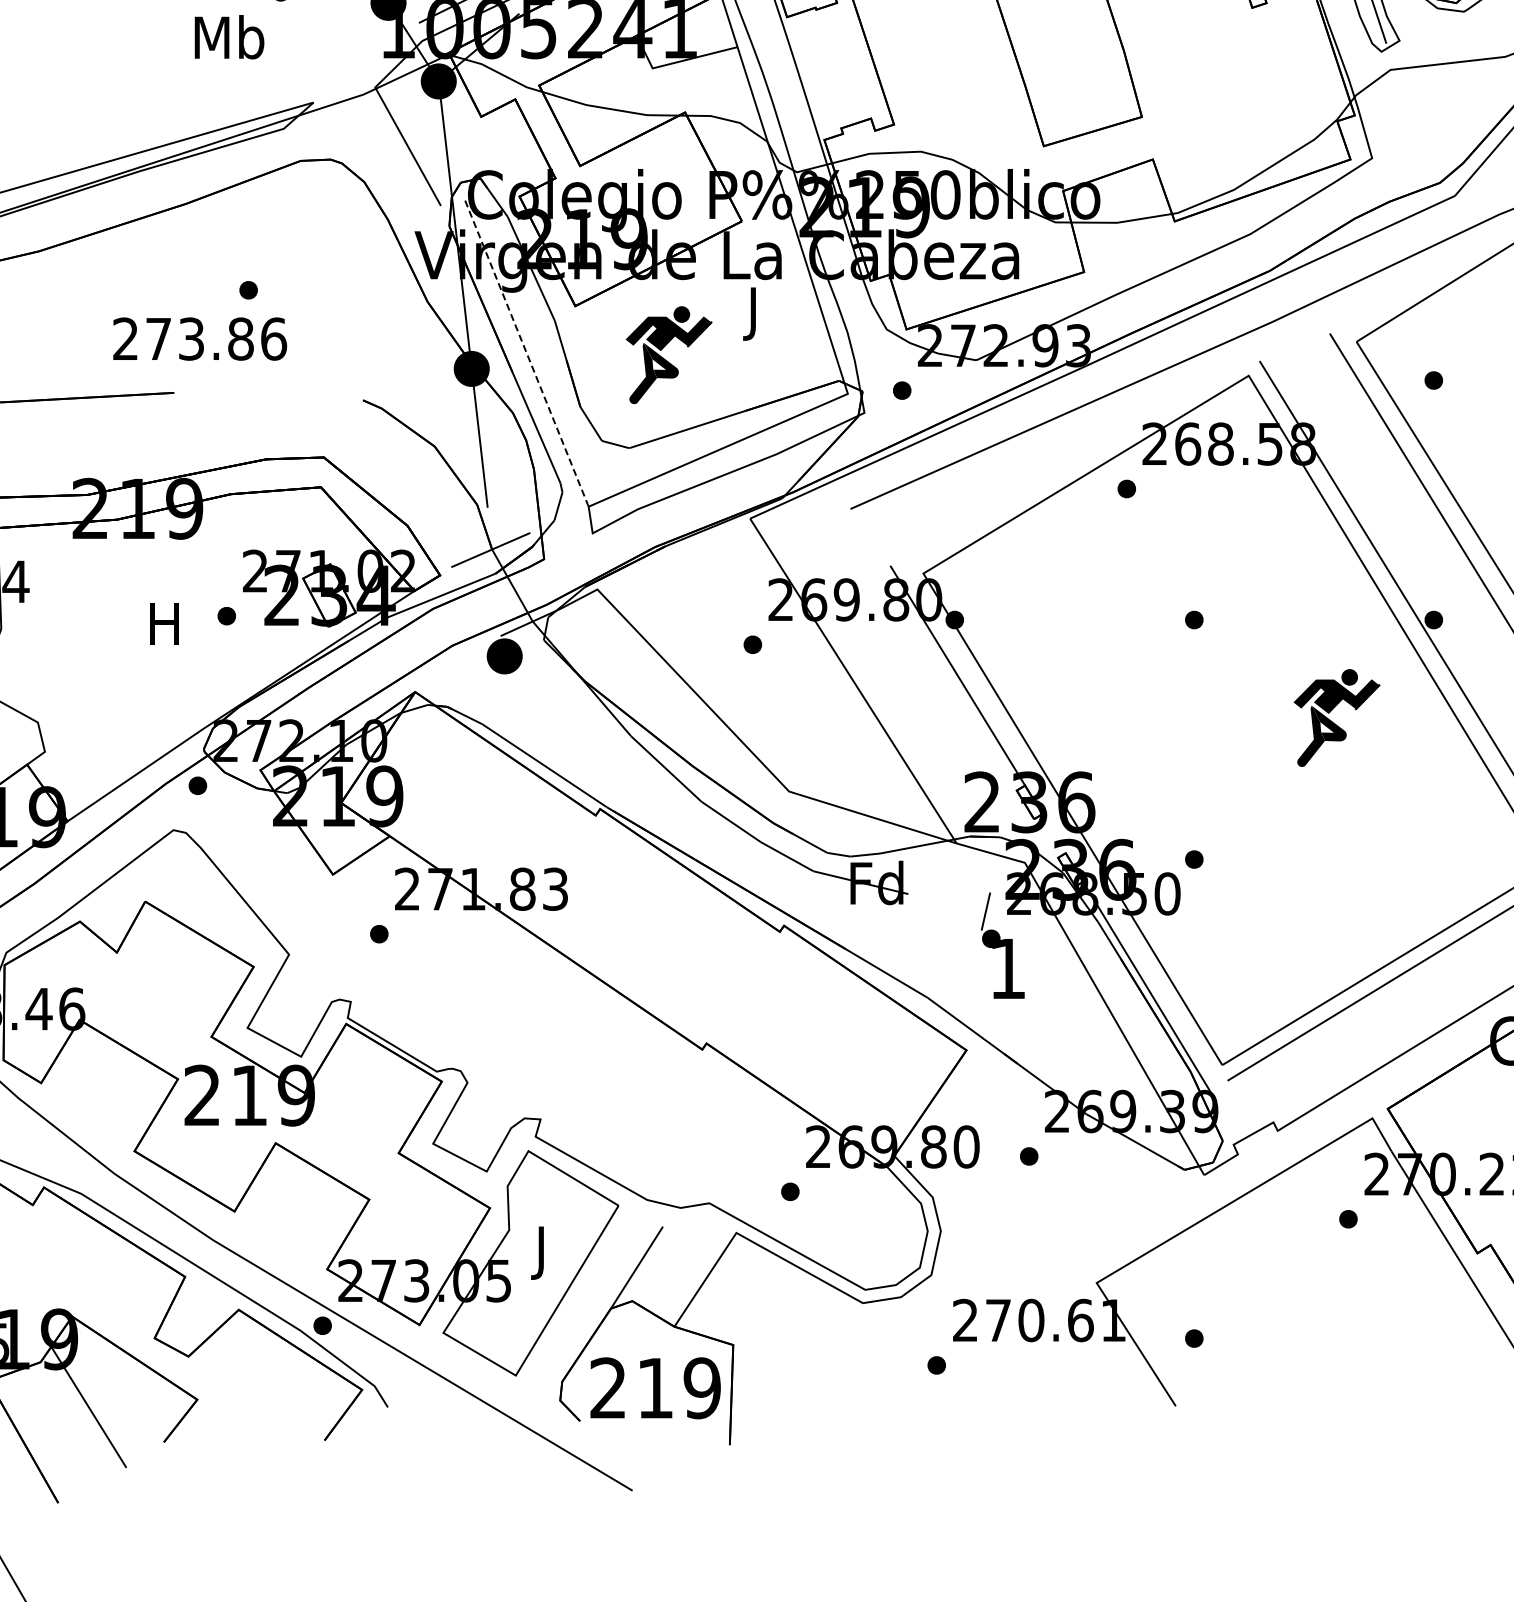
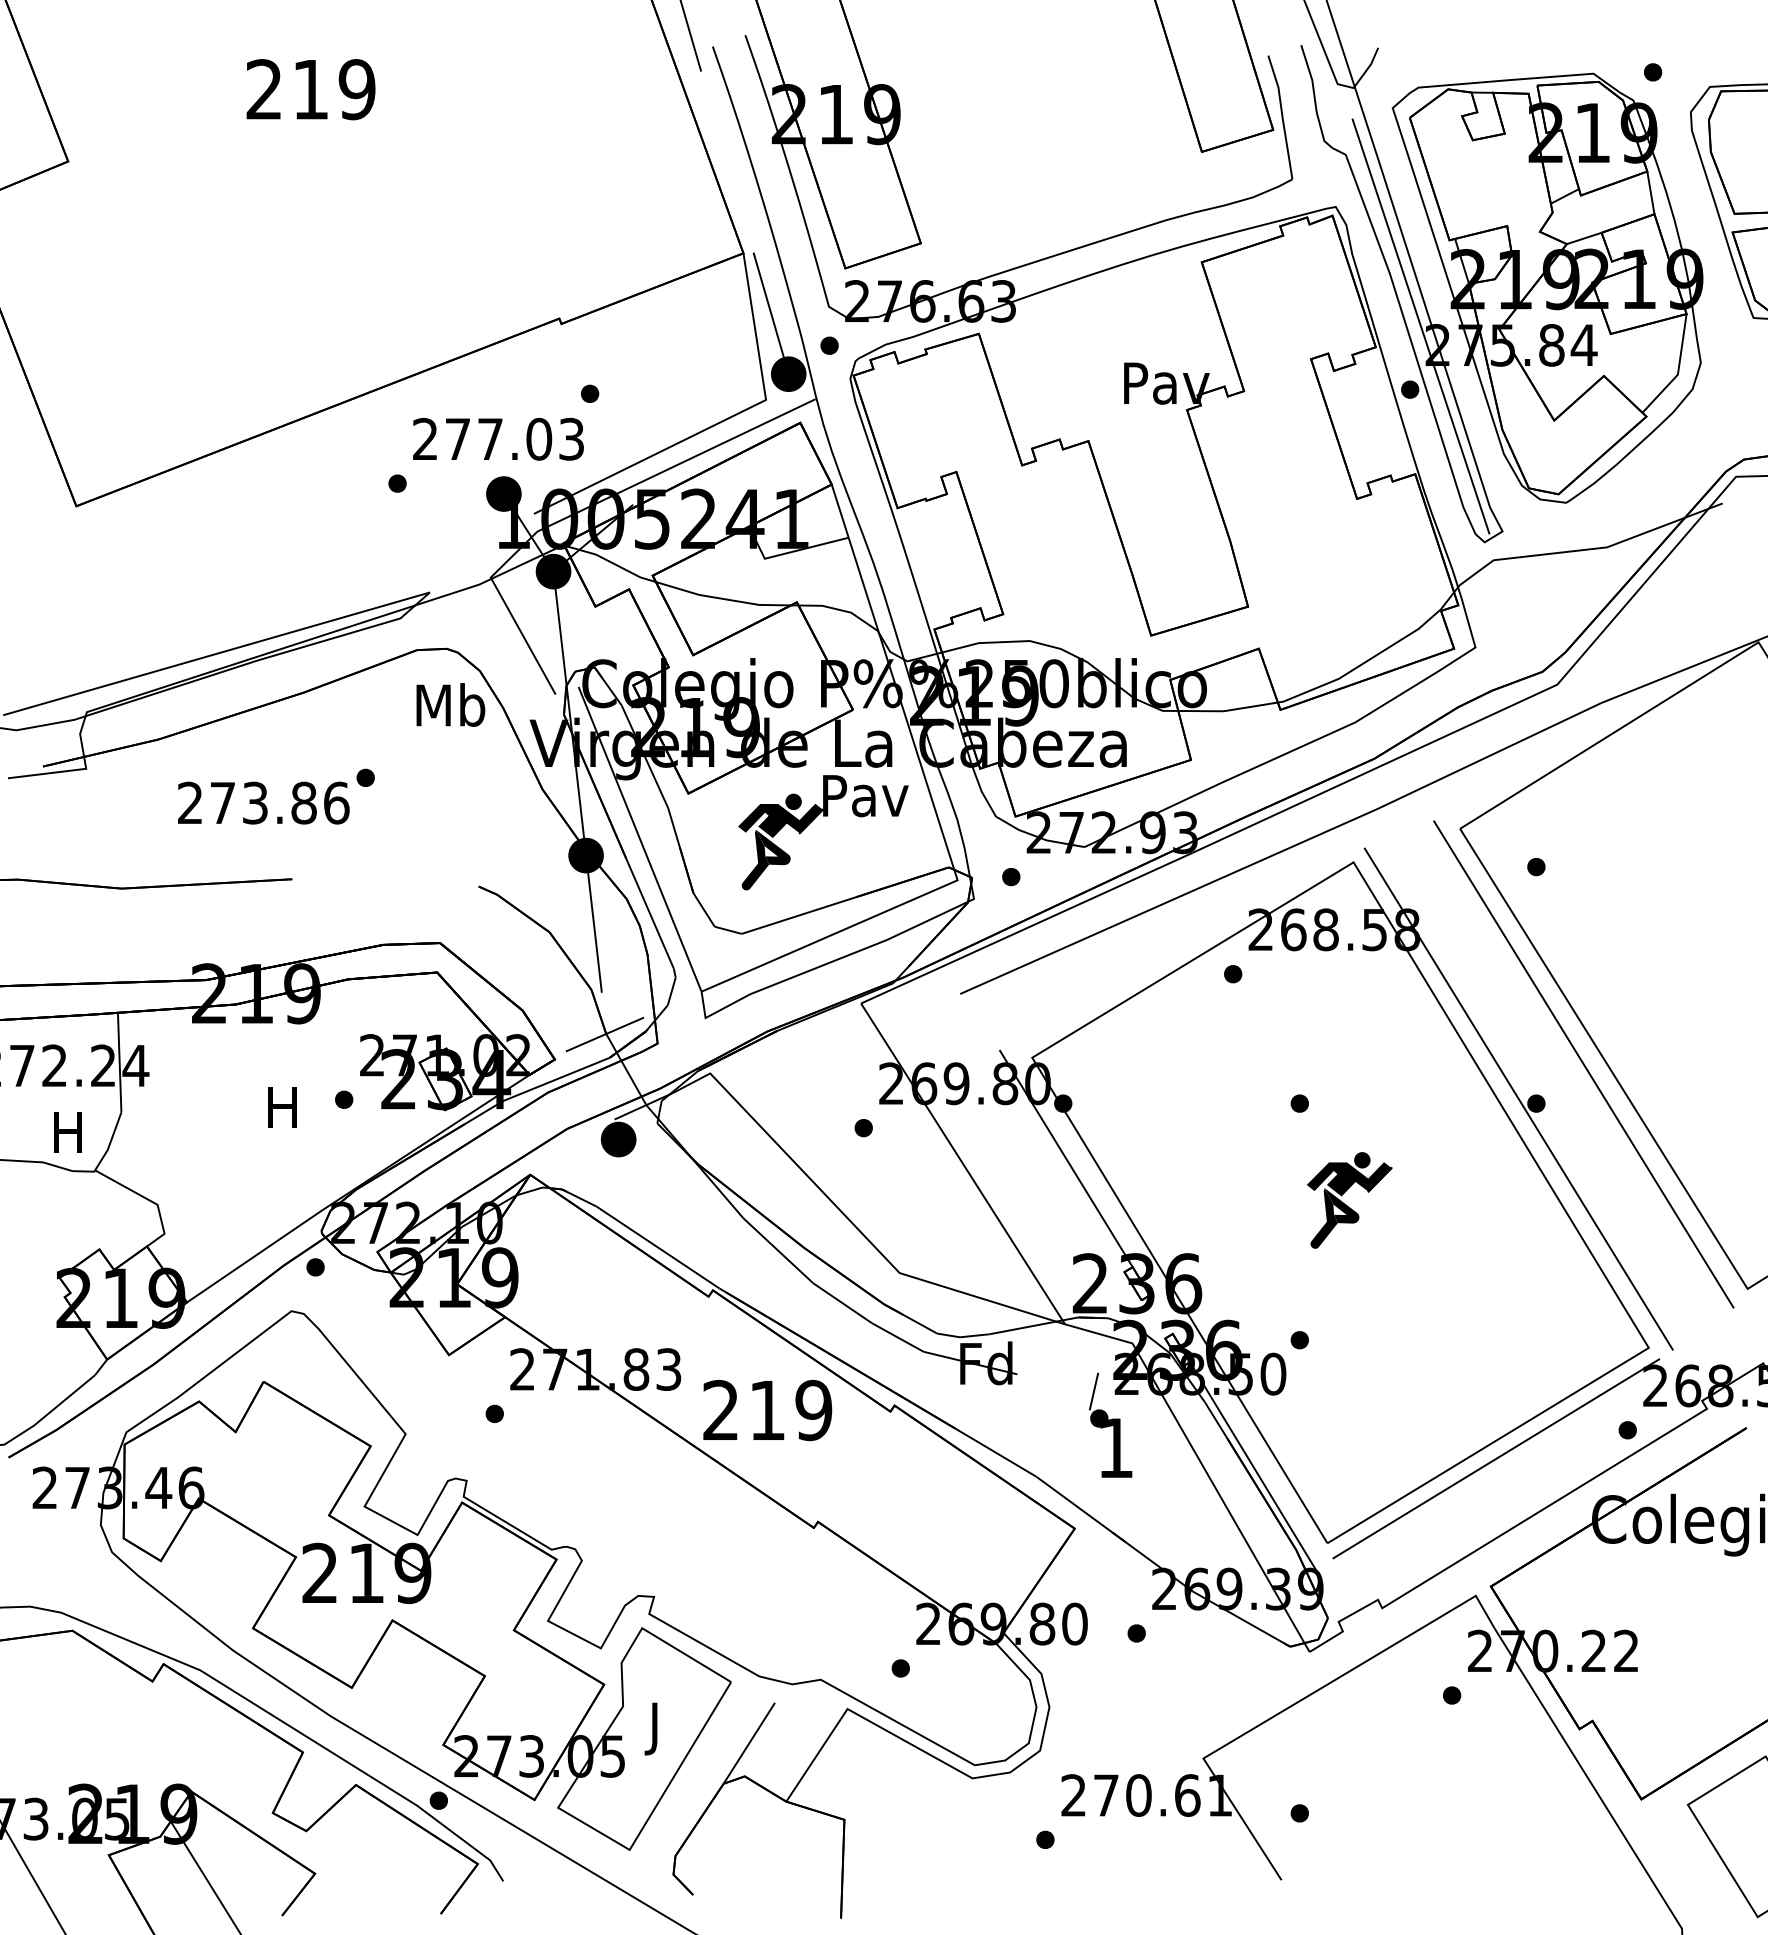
text: (229, 36) -> (450, 704), moved
text: (754, 314) -> (865, 801), J -> Pav
text: (199, 338) -> (263, 802), moved
line: (525, 351) -> (639, 838), dashed -> solid
part: (1336, 718) -> (1349, 1200), moved
text: (655, 1388) -> (767, 1410), moved

